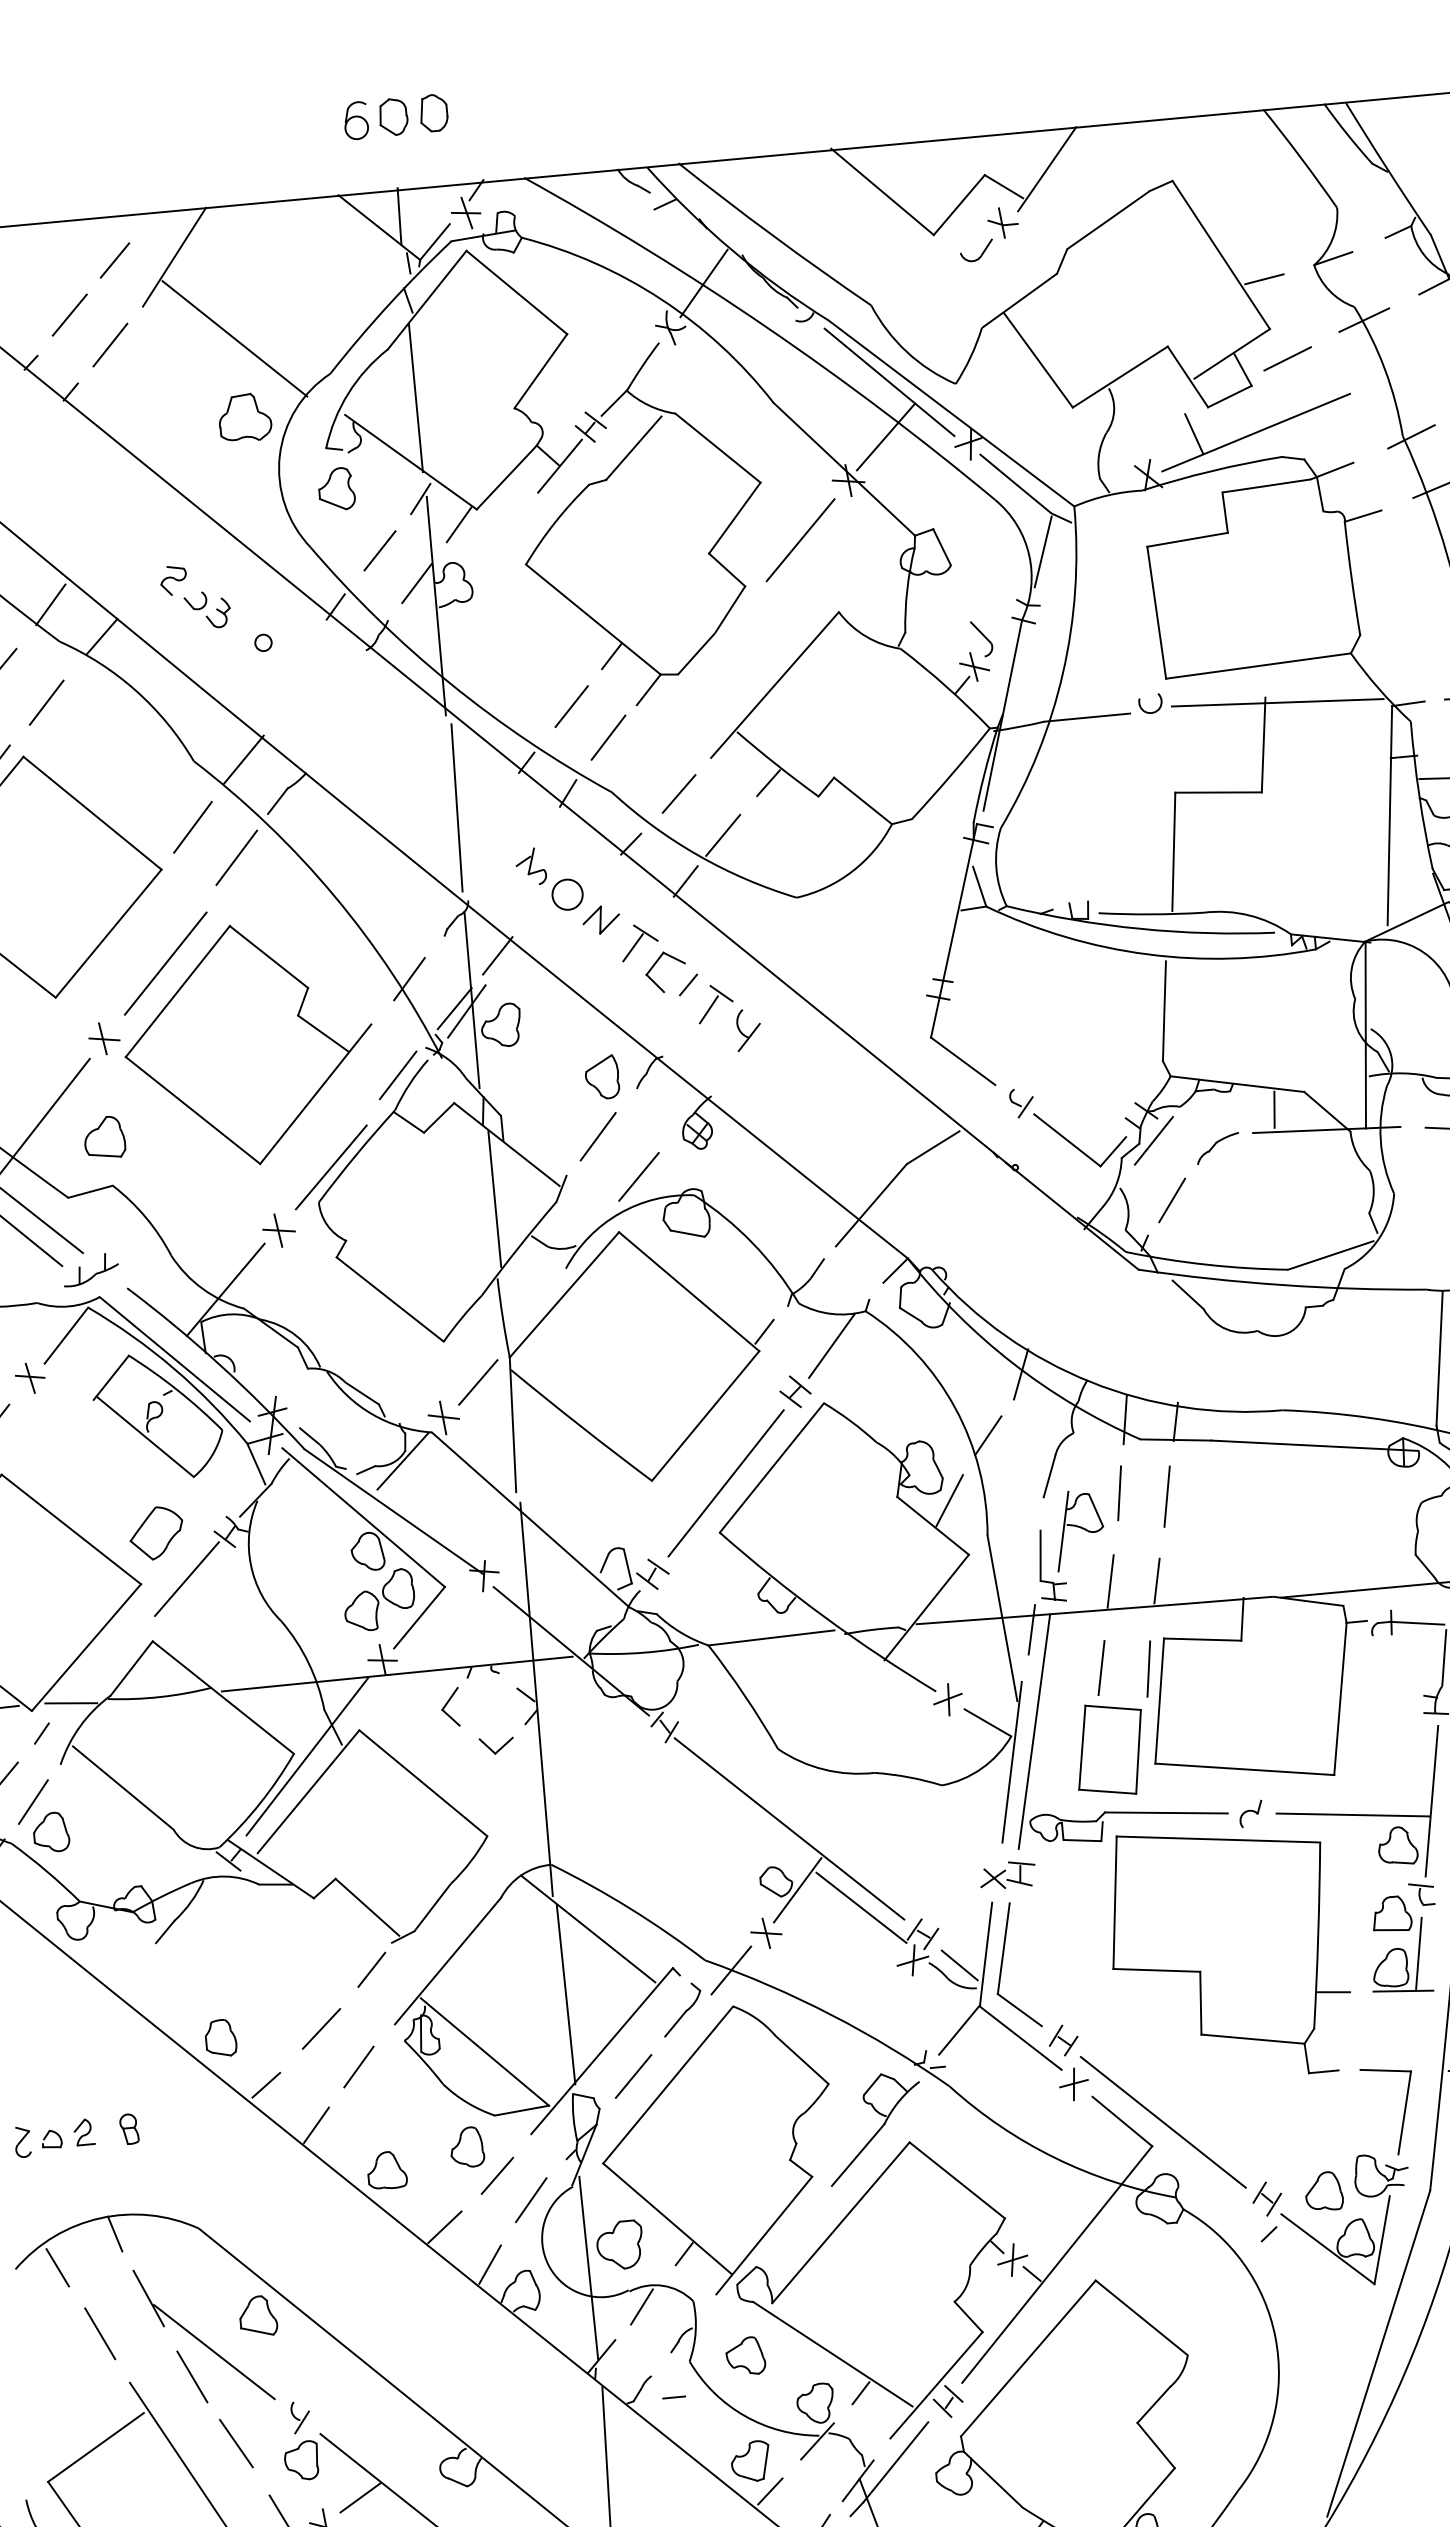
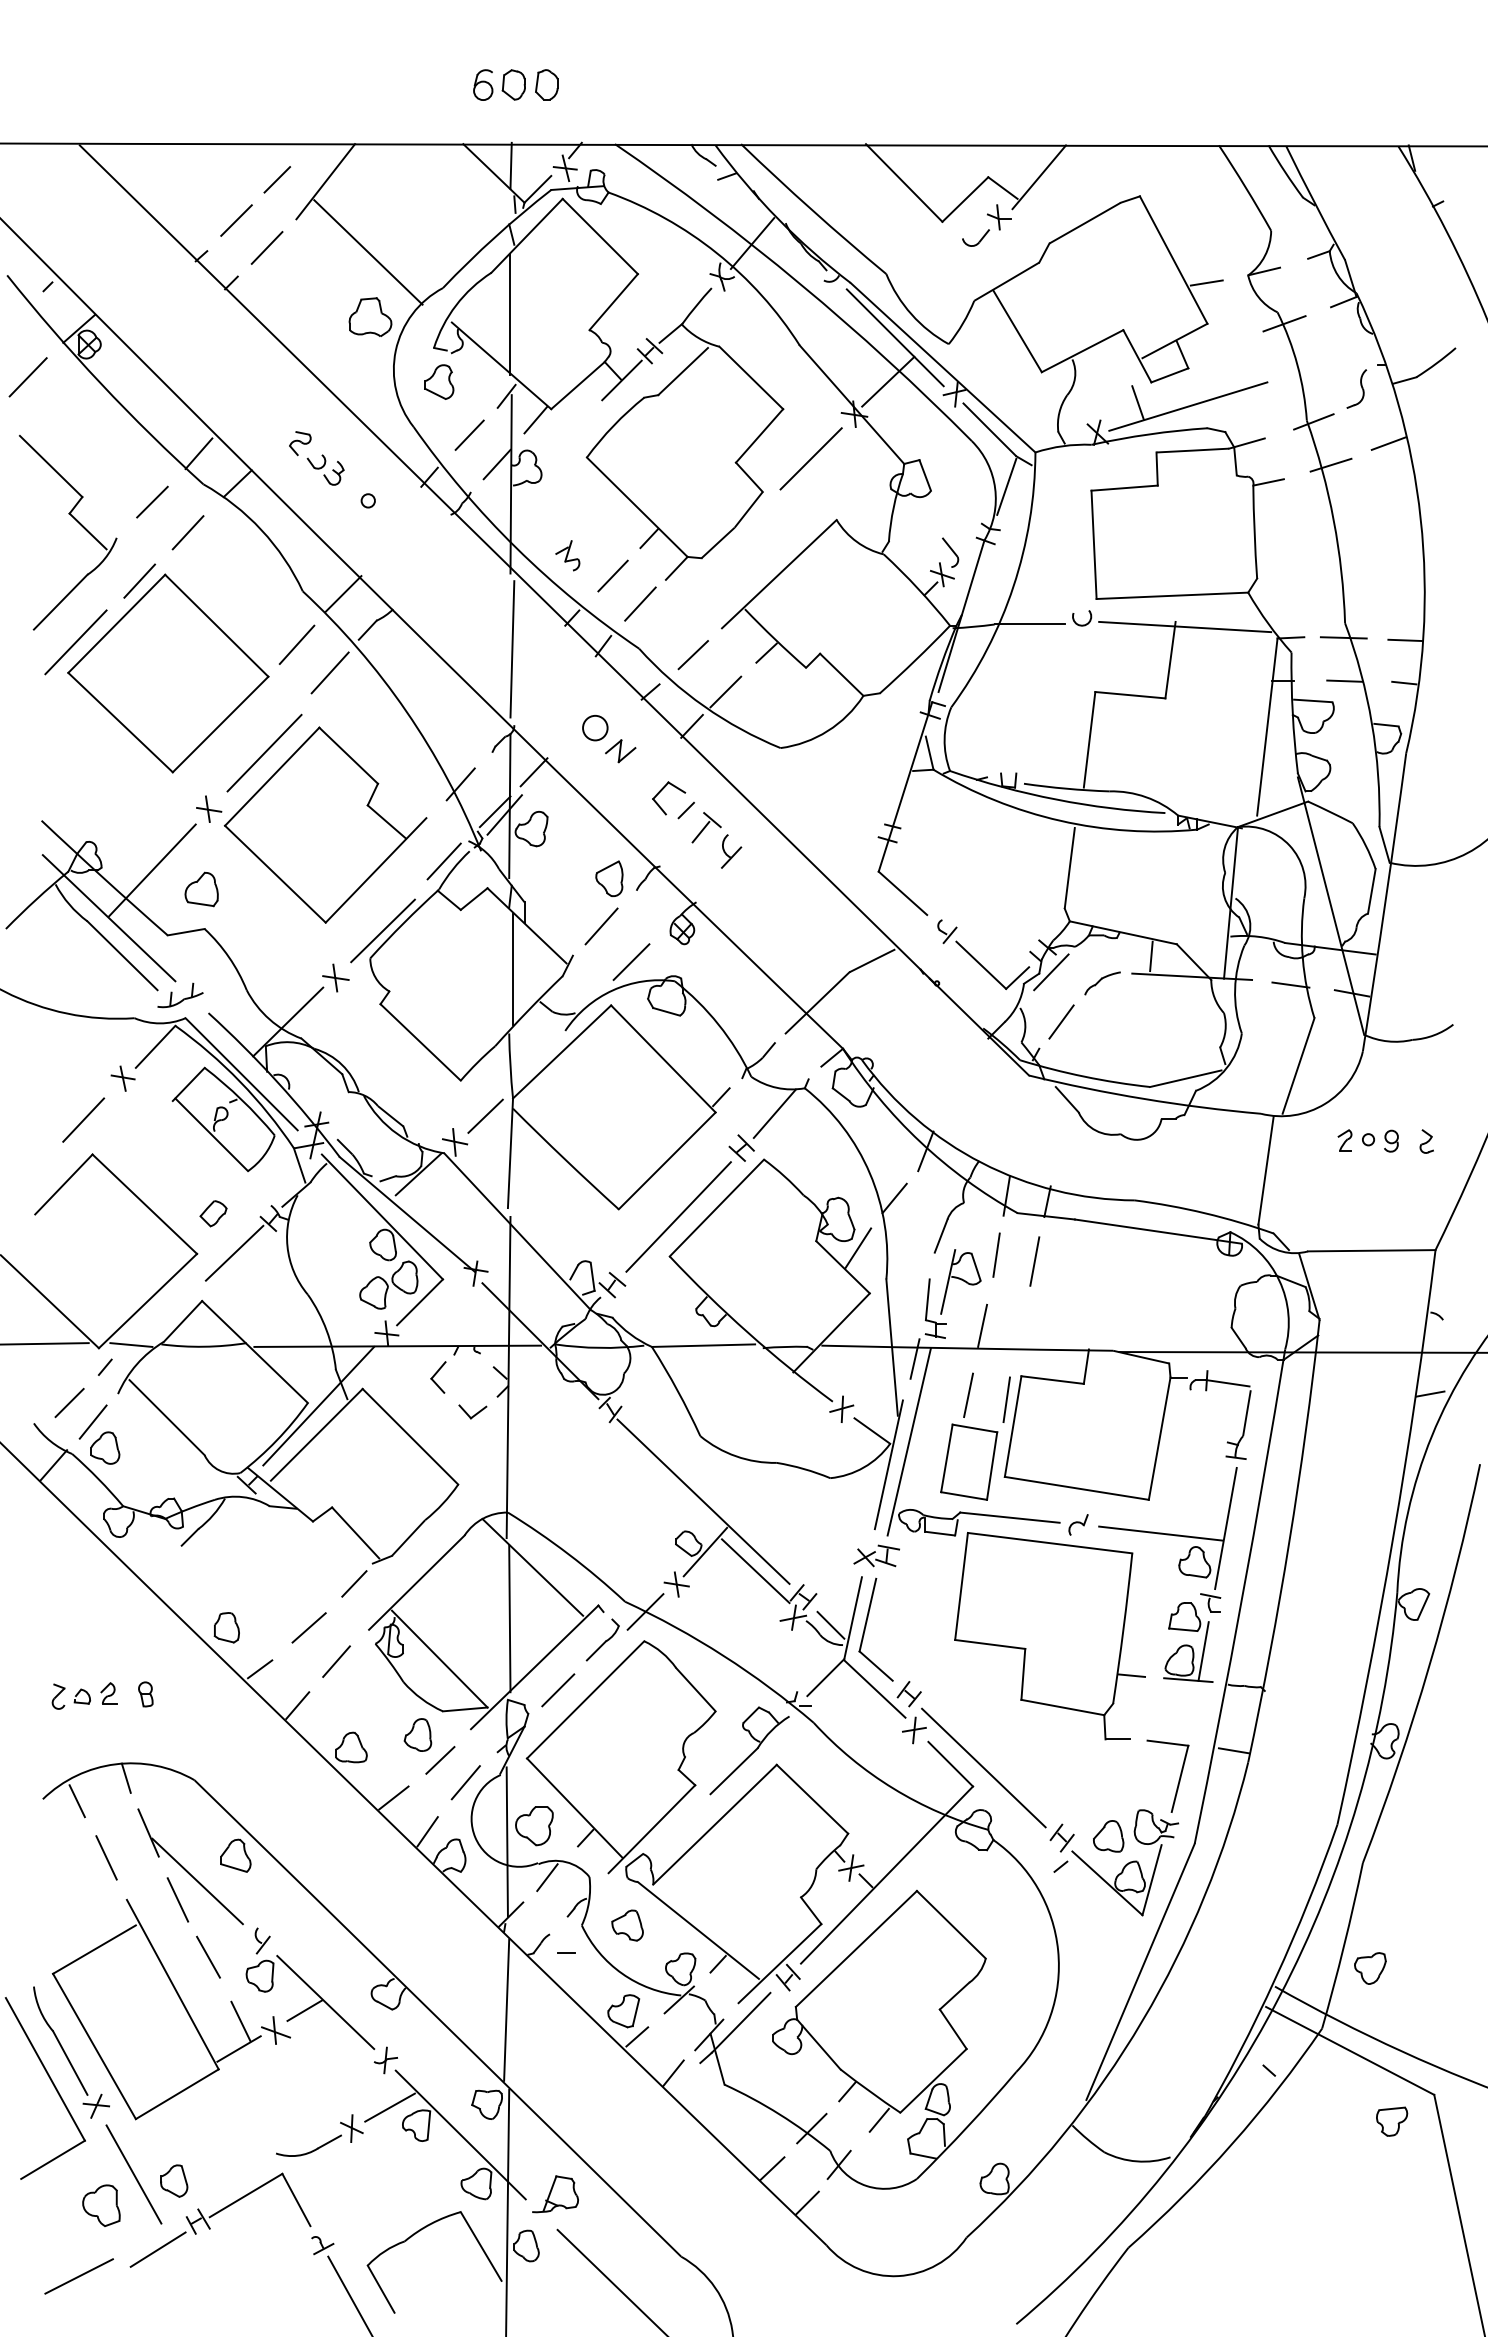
line: (1287, 357) -> (1219, 348), removed
part: (530, 866) -> (567, 555), moved
part: (639, 942) -> (649, 772), removed
part: (156, 1532) -> (213, 1213), size x0.6
line: (1156, 1580) -> (1019, 1328), removed

